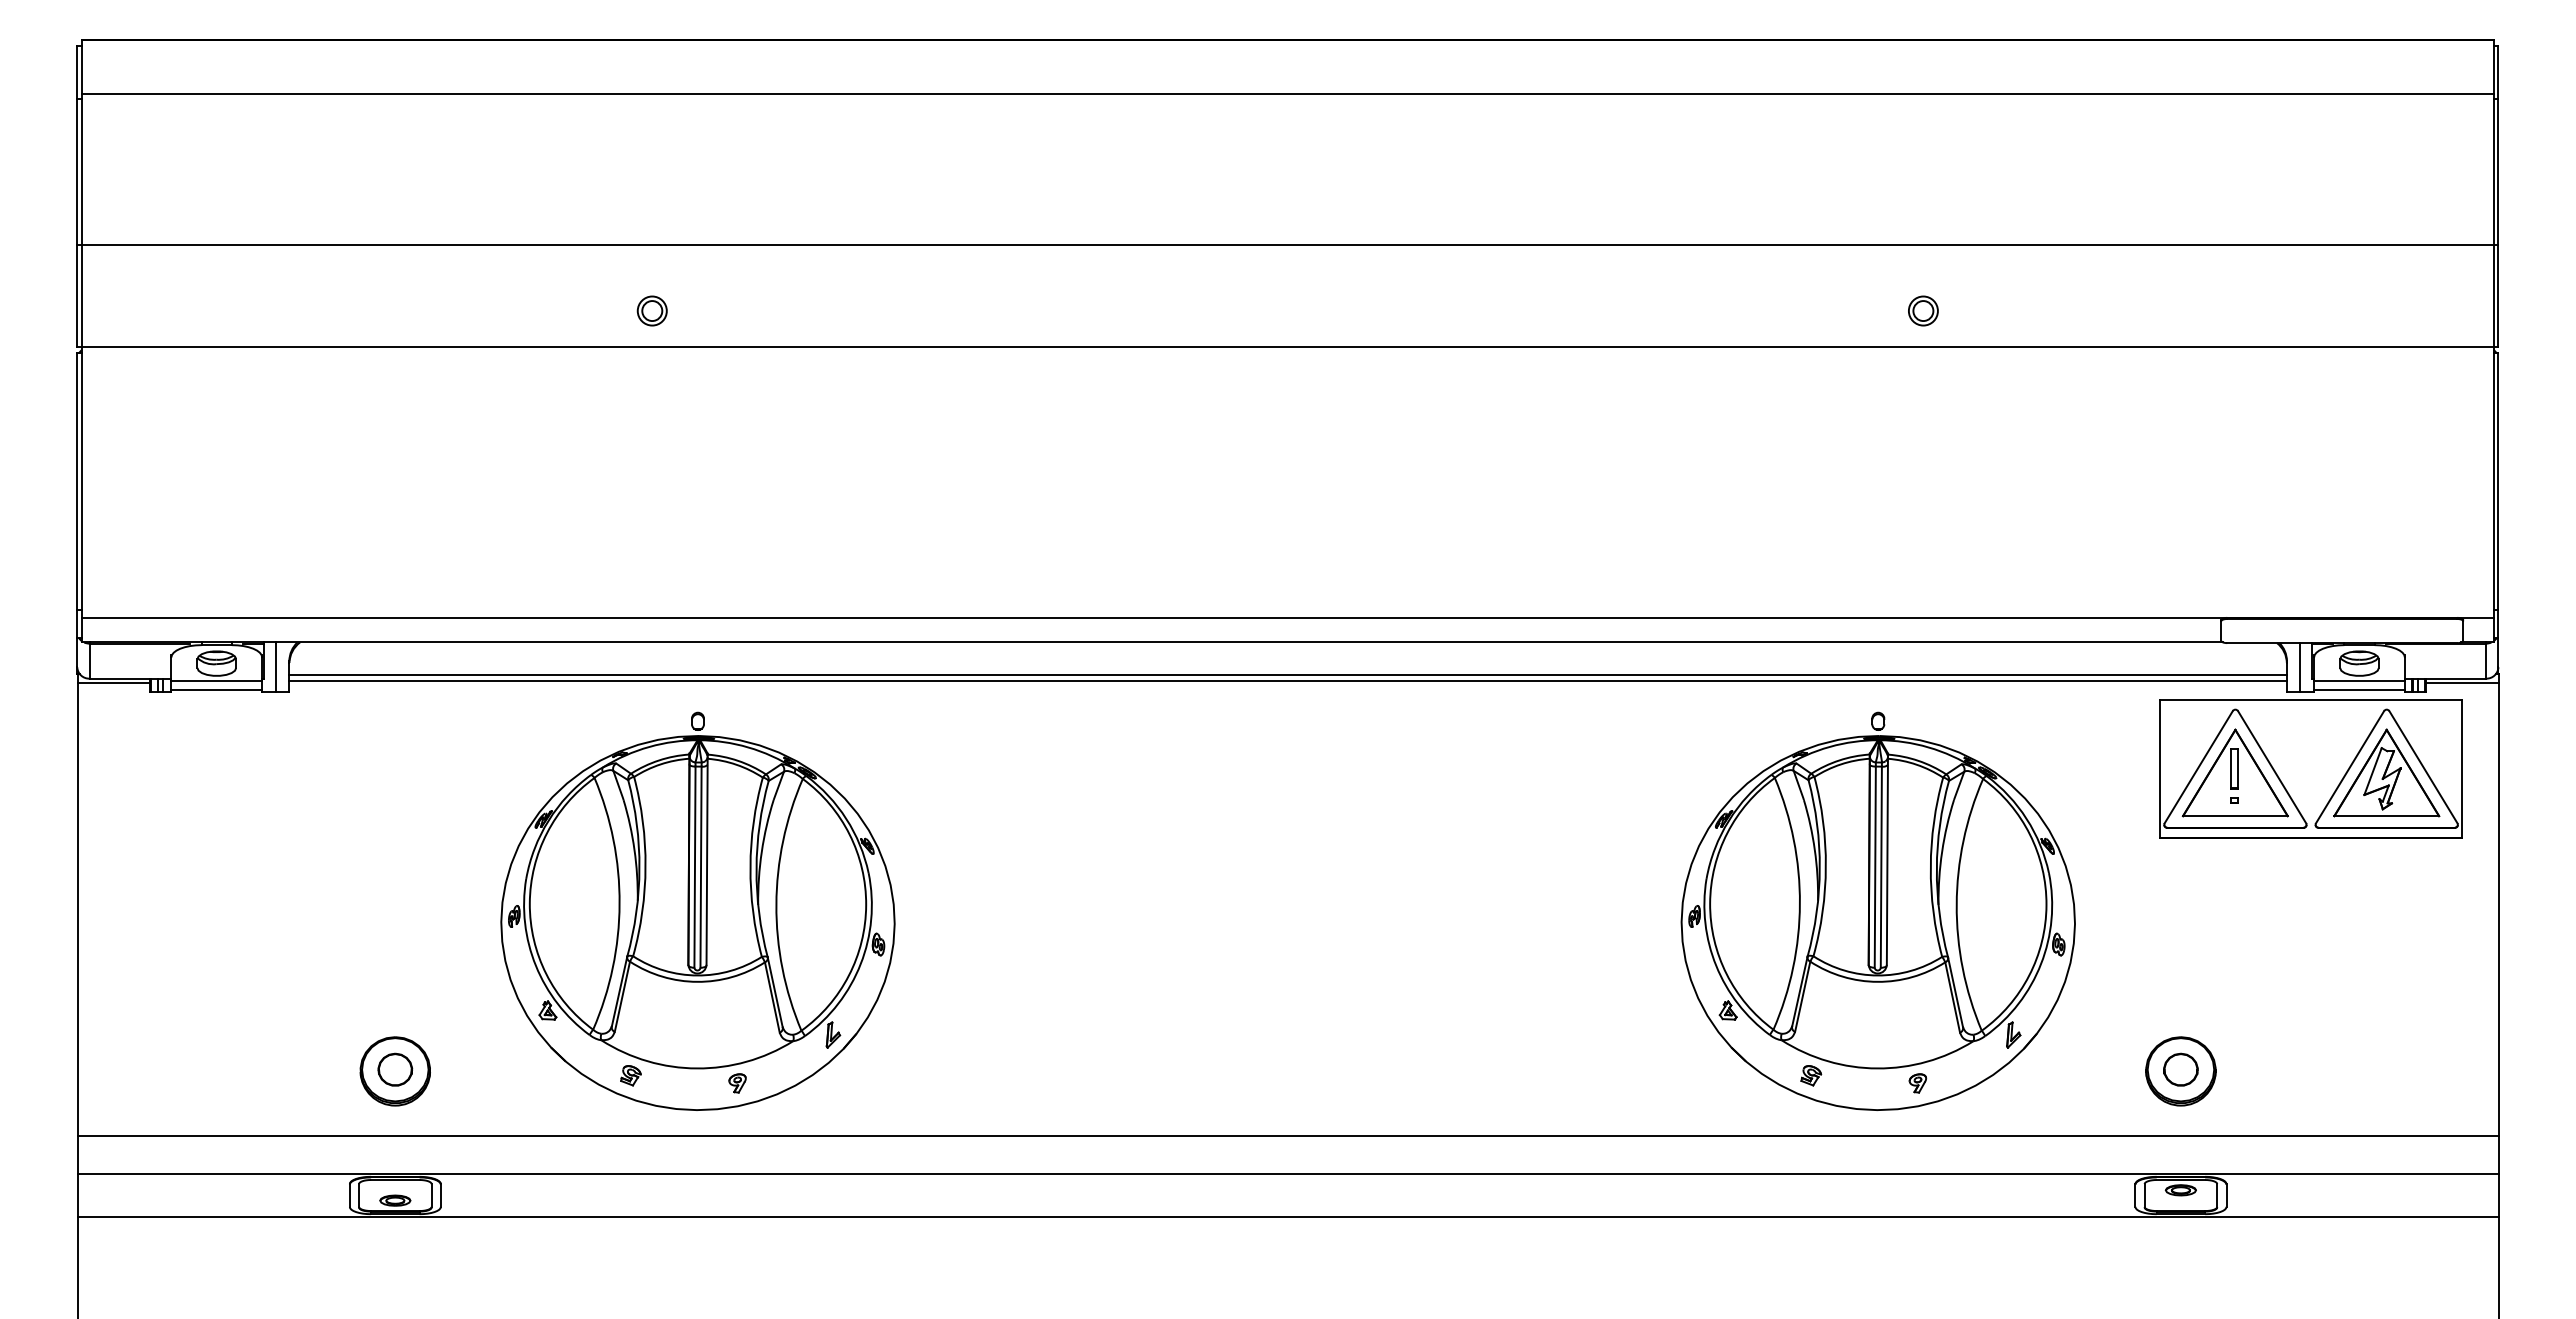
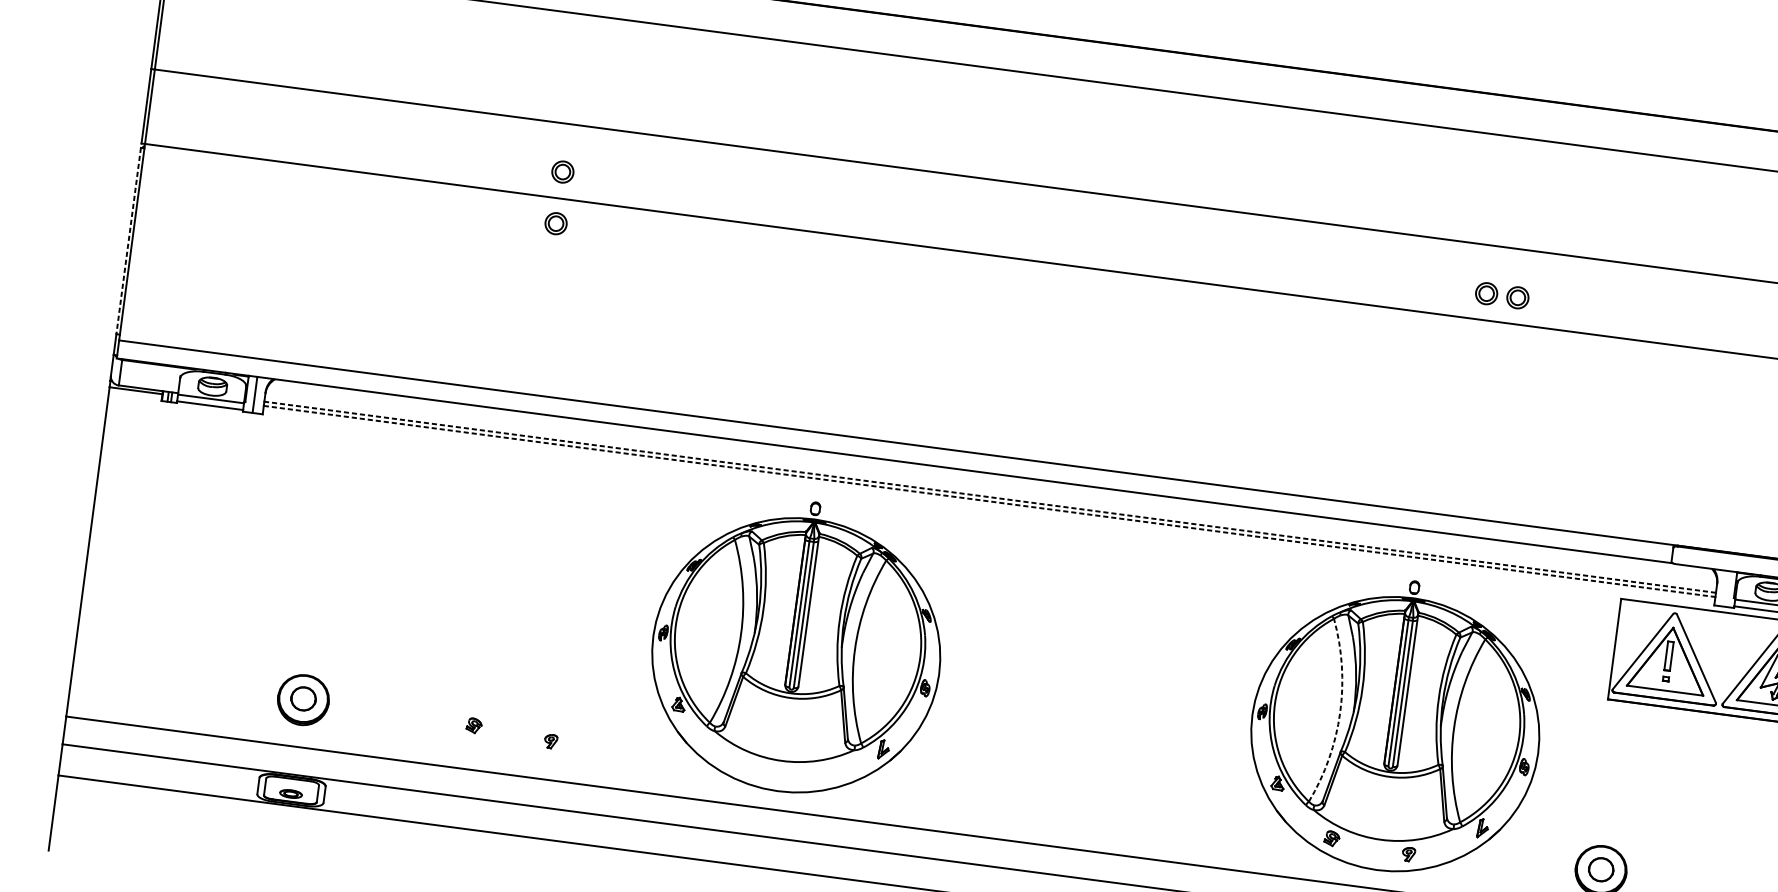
part: (1966, 310) -> (1518, 297), added
part: (651, 381) -> (555, 223), added
line: (77, 482) -> (128, 241), solid -> dashed
line: (2300, 667) -> (1726, 588), removed
line: (1288, 674) -> (990, 497), solid -> dashed
line: (1288, 680) -> (989, 501), solid -> dashed
arc: (1799, 903) -> (1339, 712), solid -> dashed
part: (697, 910) -> (797, 646), moved

